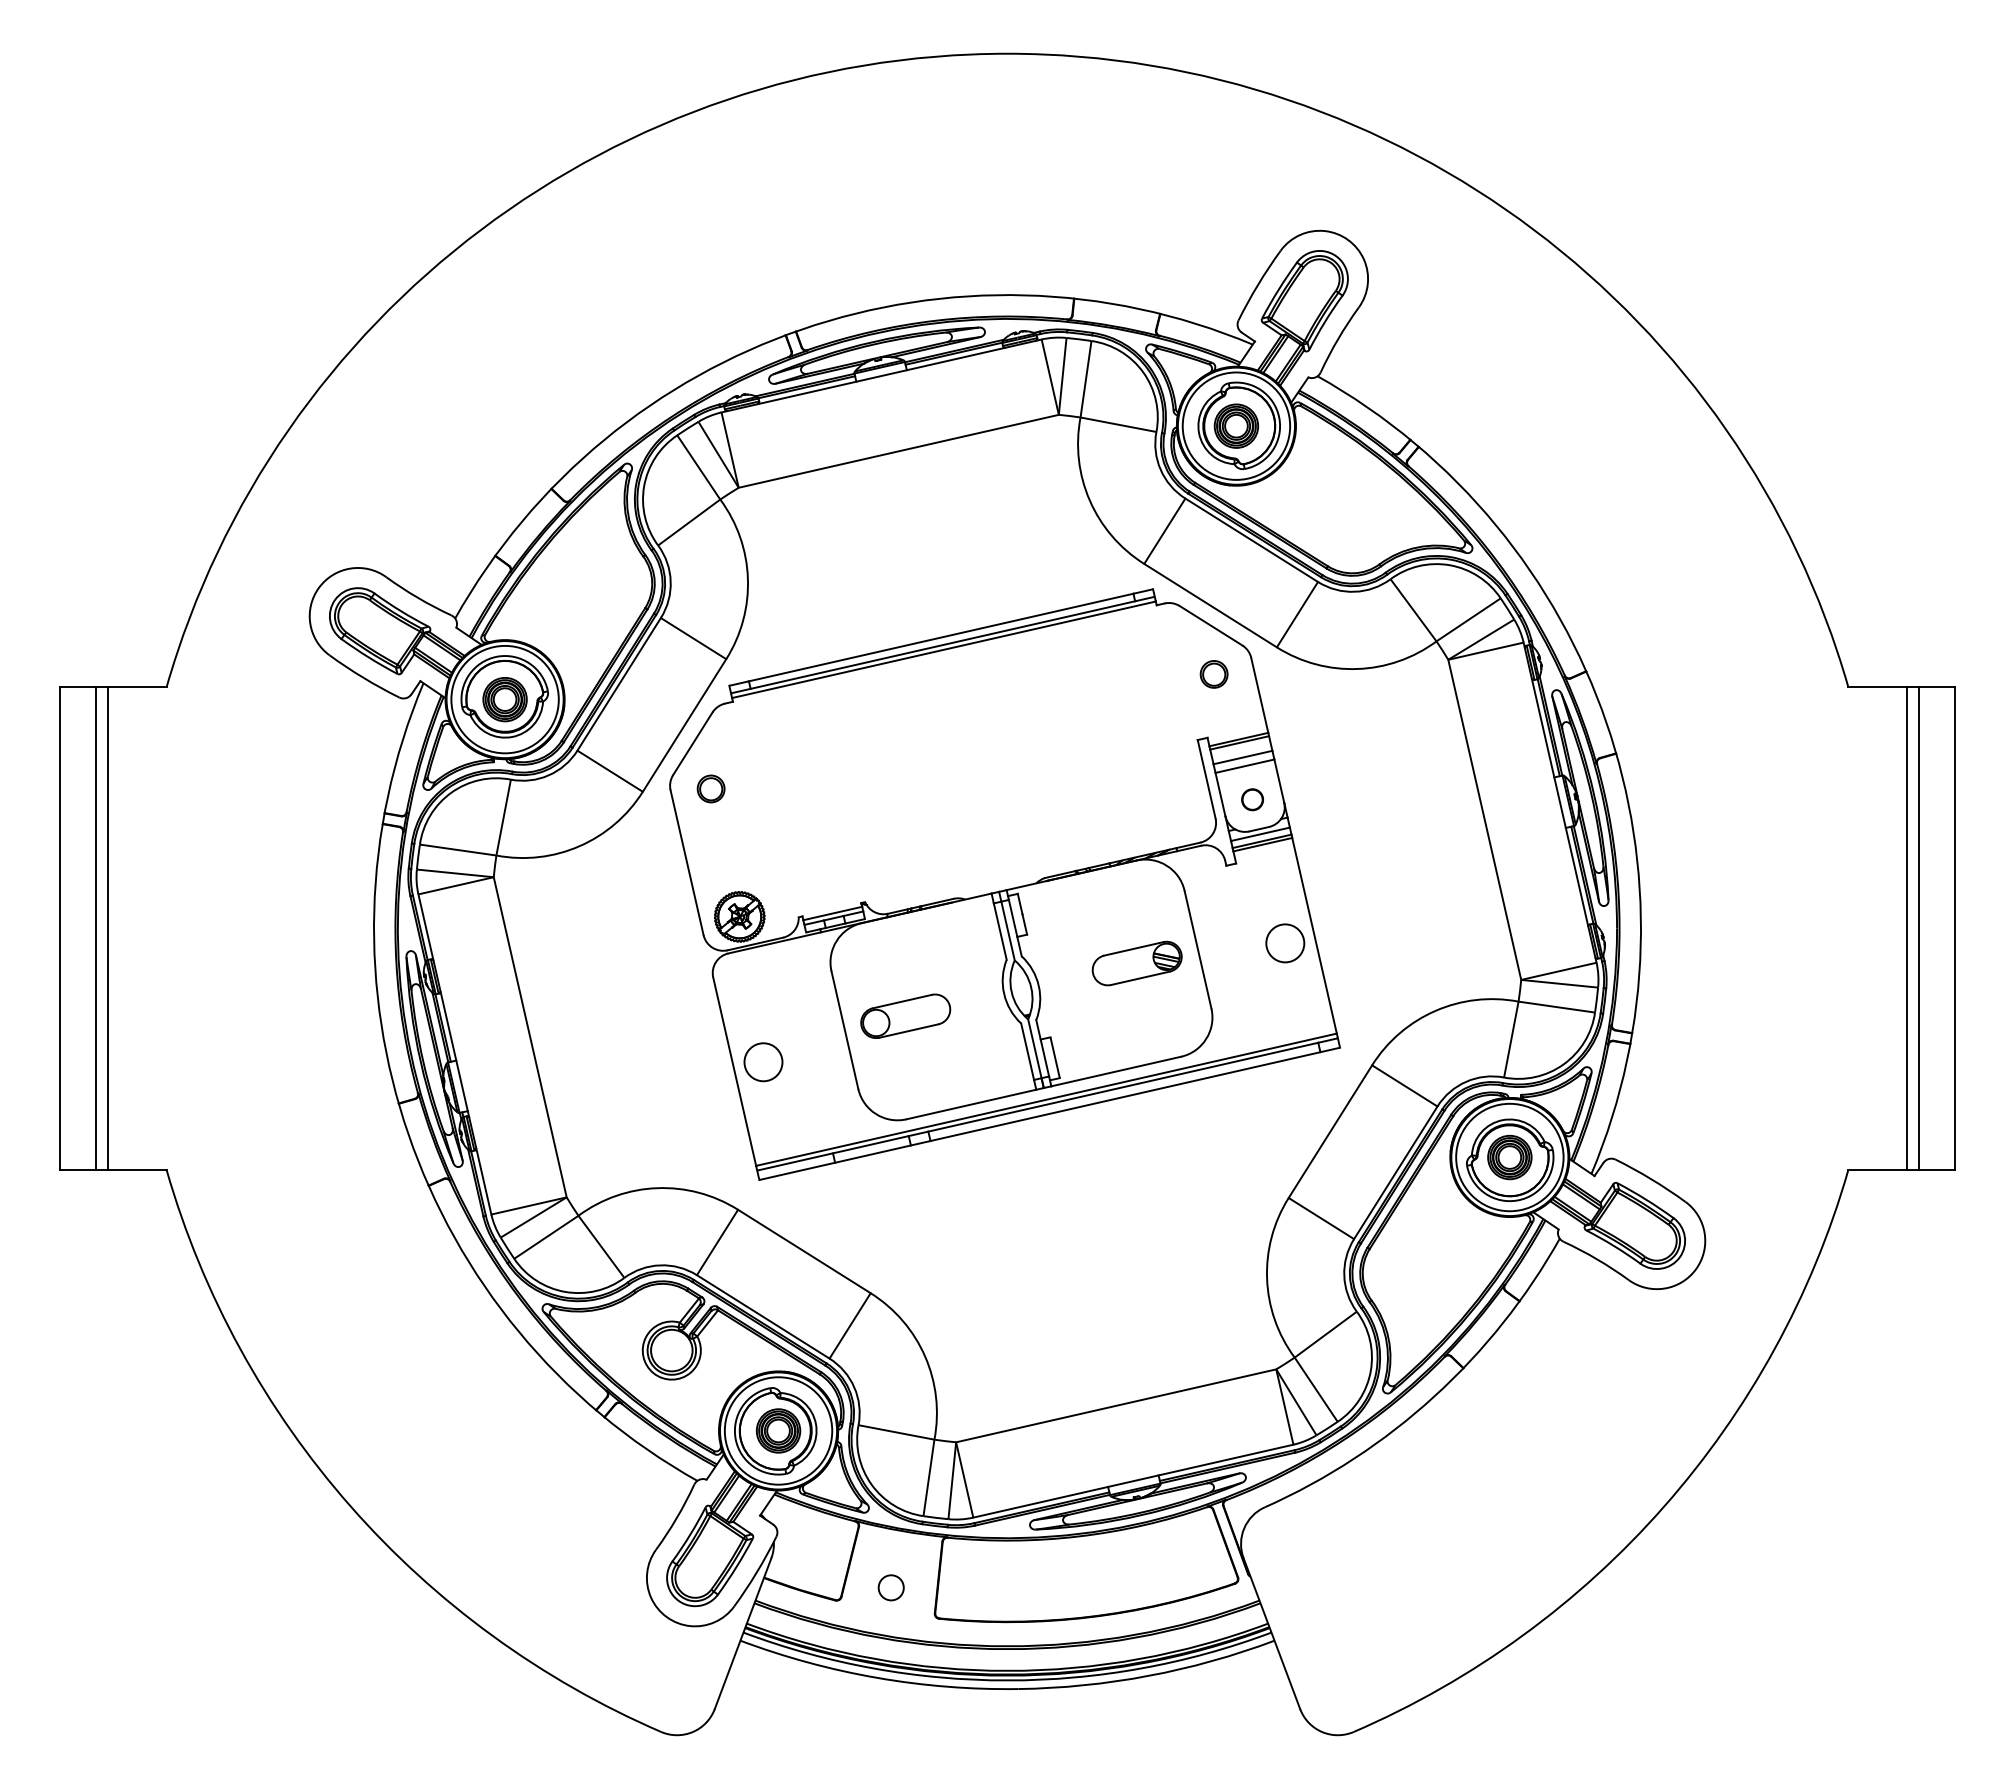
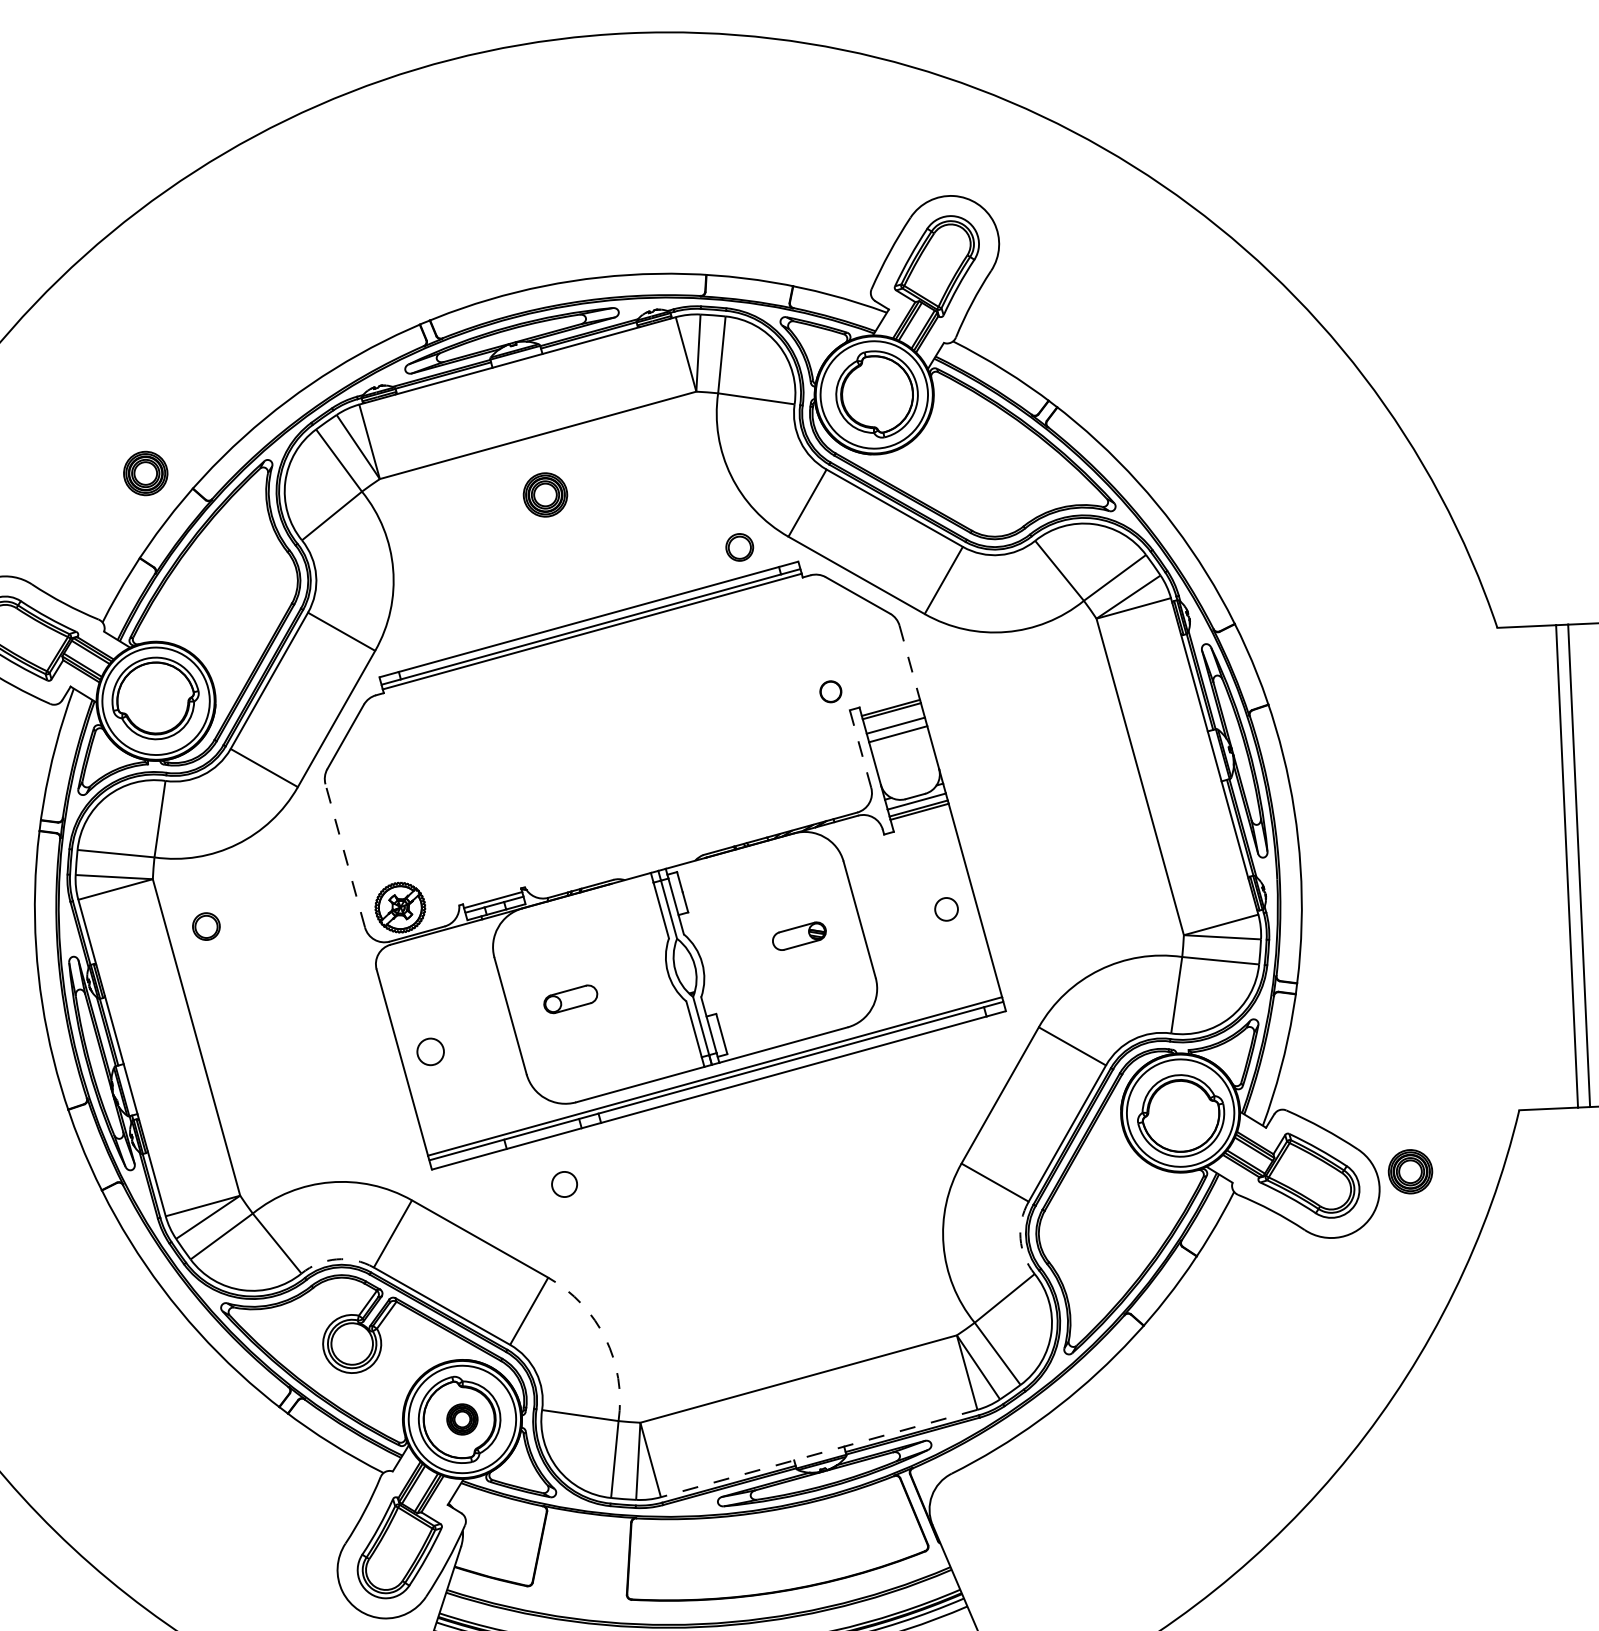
part: (1236, 425) -> (545, 494), moved
part: (1213, 674) -> (739, 547), moved
line: (1259, 695) -> (909, 662), solid -> dashed
part: (504, 699) -> (145, 473), moved
line: (1206, 779) -> (860, 749), solid -> dashed
part: (710, 788) -> (205, 926), moved
circle: (1252, 799) -> (830, 691), moved
line: (686, 862) -> (344, 855), solid -> dashed
circle: (1285, 943) -> (946, 909), size x0.6
part: (1136, 963) -> (798, 936), size x0.6
part: (905, 1015) -> (570, 998), size x0.6
circle: (763, 1062) -> (430, 1052), size x0.7
part: (1509, 1157) -> (1410, 1171), moved
arc: (660, 1265) -> (337, 1259), solid -> dashed
arc: (1344, 1275) -> (1020, 1238), solid -> dashed
arc: (925, 1356) -> (605, 1338), solid -> dashed
part: (778, 1430) -> (462, 1419), size x0.7
line: (1132, 1481) -> (818, 1453), solid -> dashed
circle: (890, 1587) -> (563, 1184), moved

